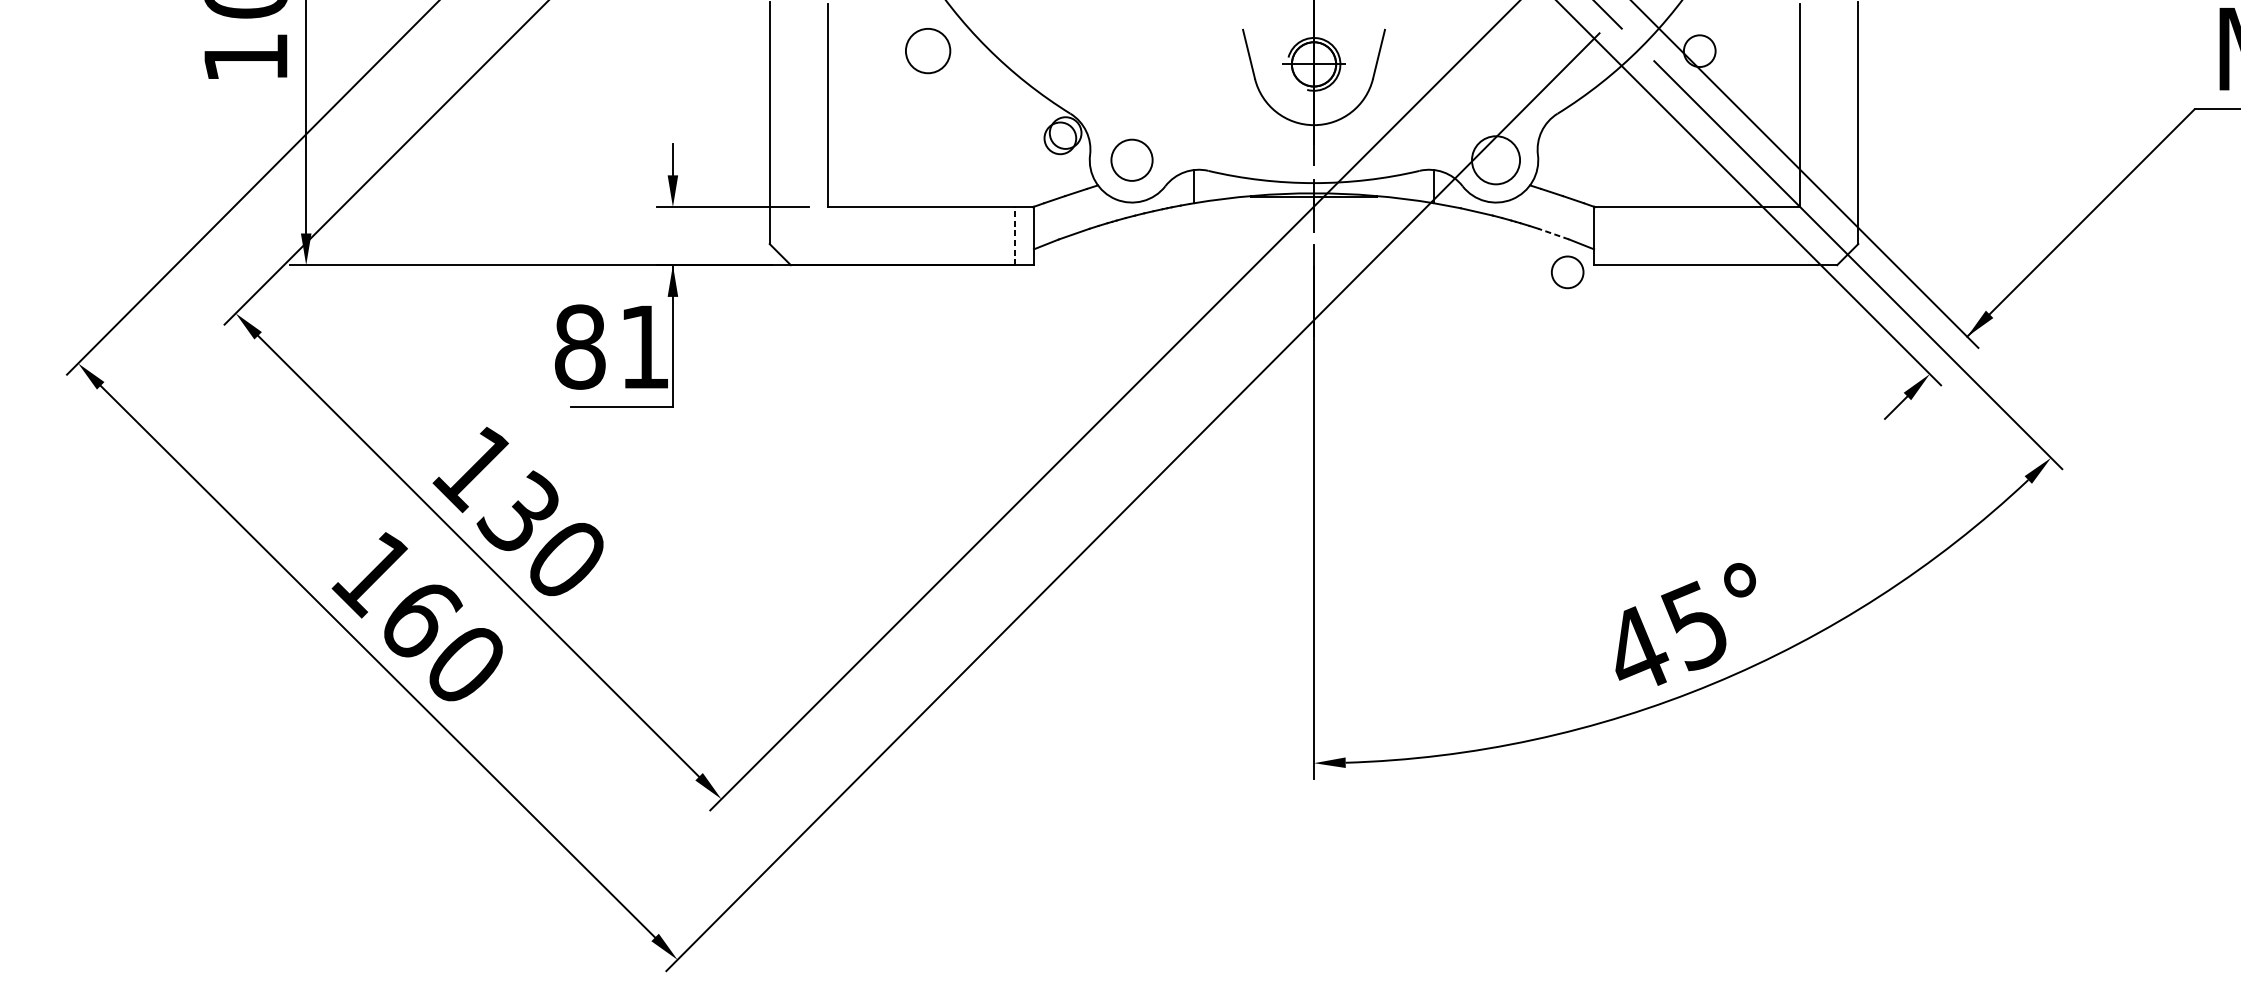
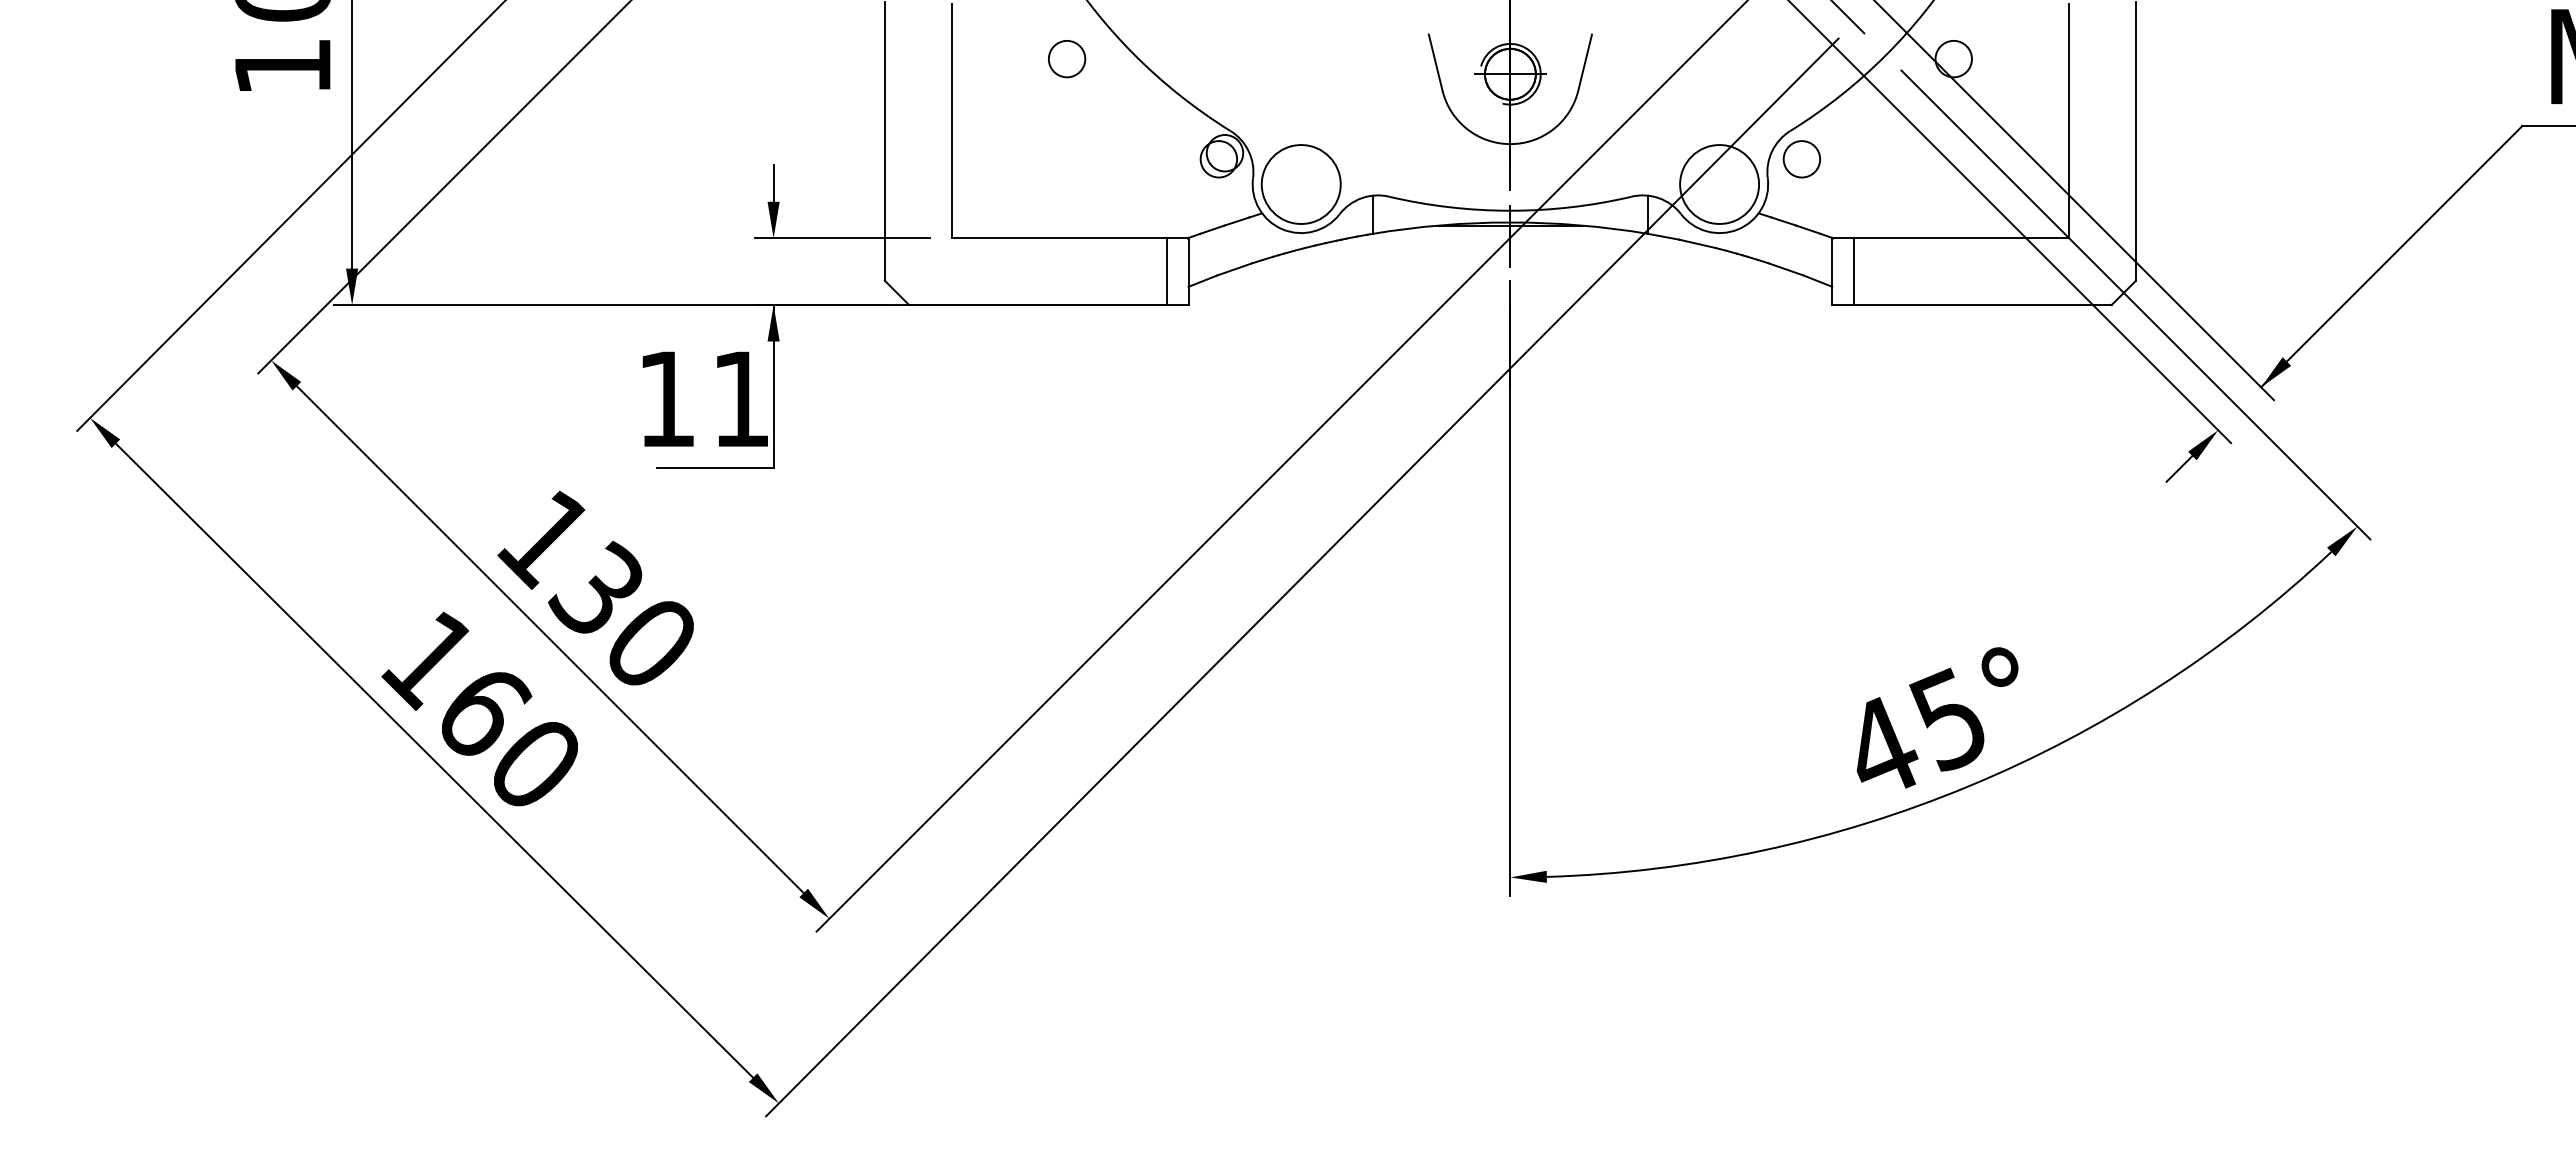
circle: (928, 51) -> (1067, 59), size x0.71
circle: (1131, 160) -> (1300, 184), size x1.67
circle: (1495, 160) -> (1719, 184), size x1.43
line: (1553, 234) -> (1785, 269), dashed -> solid
line: (1015, 235) -> (1167, 271), dashed -> solid
line: (1612, 235) -> (1853, 271), added
circle: (1567, 272) -> (1801, 159), moved
text: (580, 347) -> (667, 399), 81 -> 11

